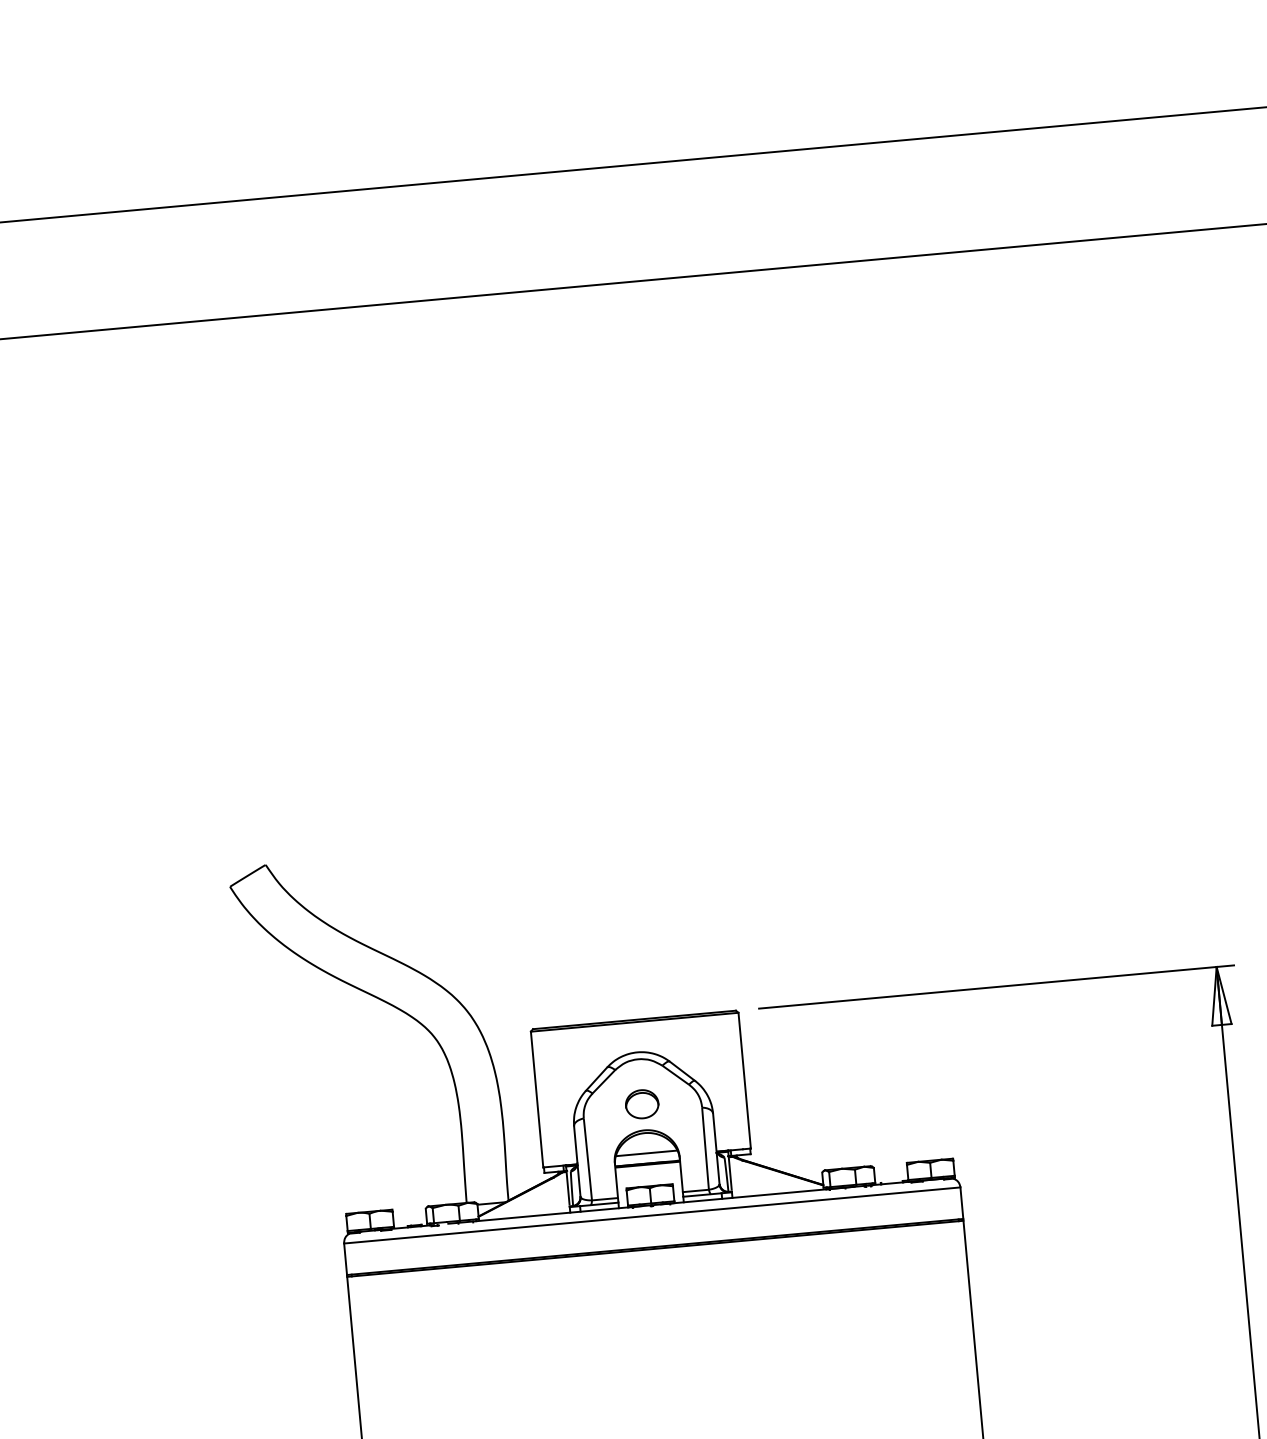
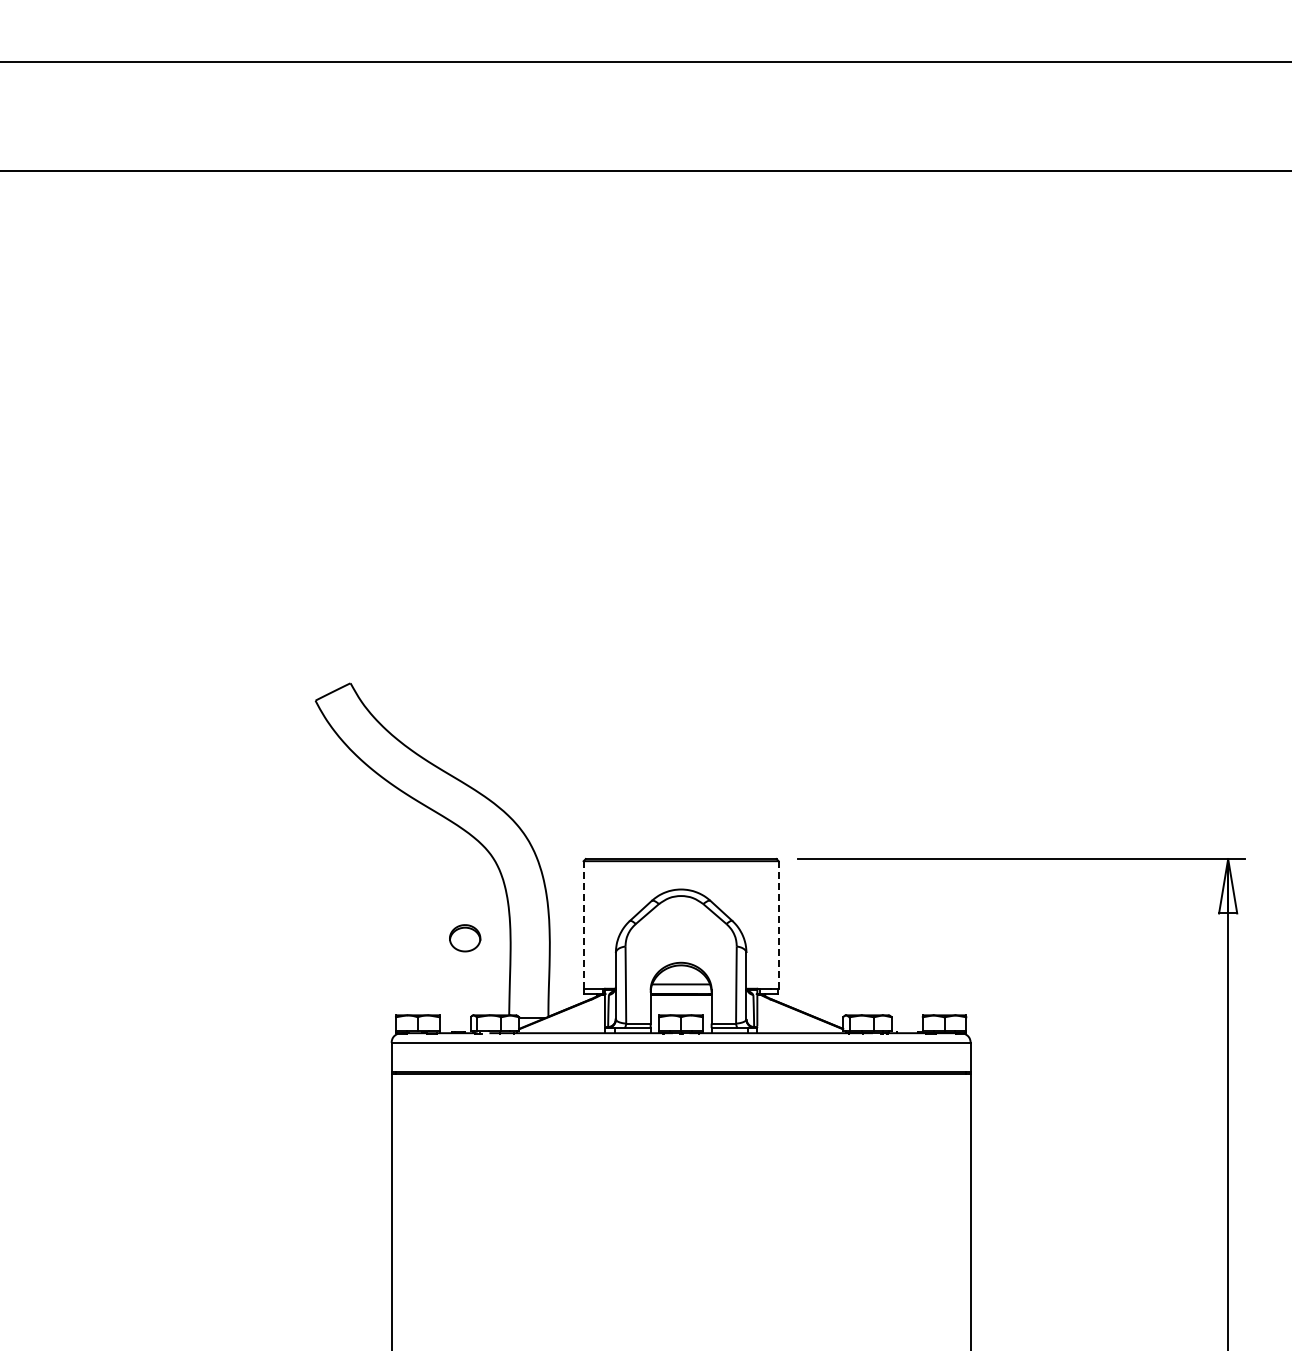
line: (744, 1080) -> (778, 924), solid -> dashed
line: (536, 1099) -> (583, 924), solid -> dashed
part: (642, 1104) -> (465, 938), moved

